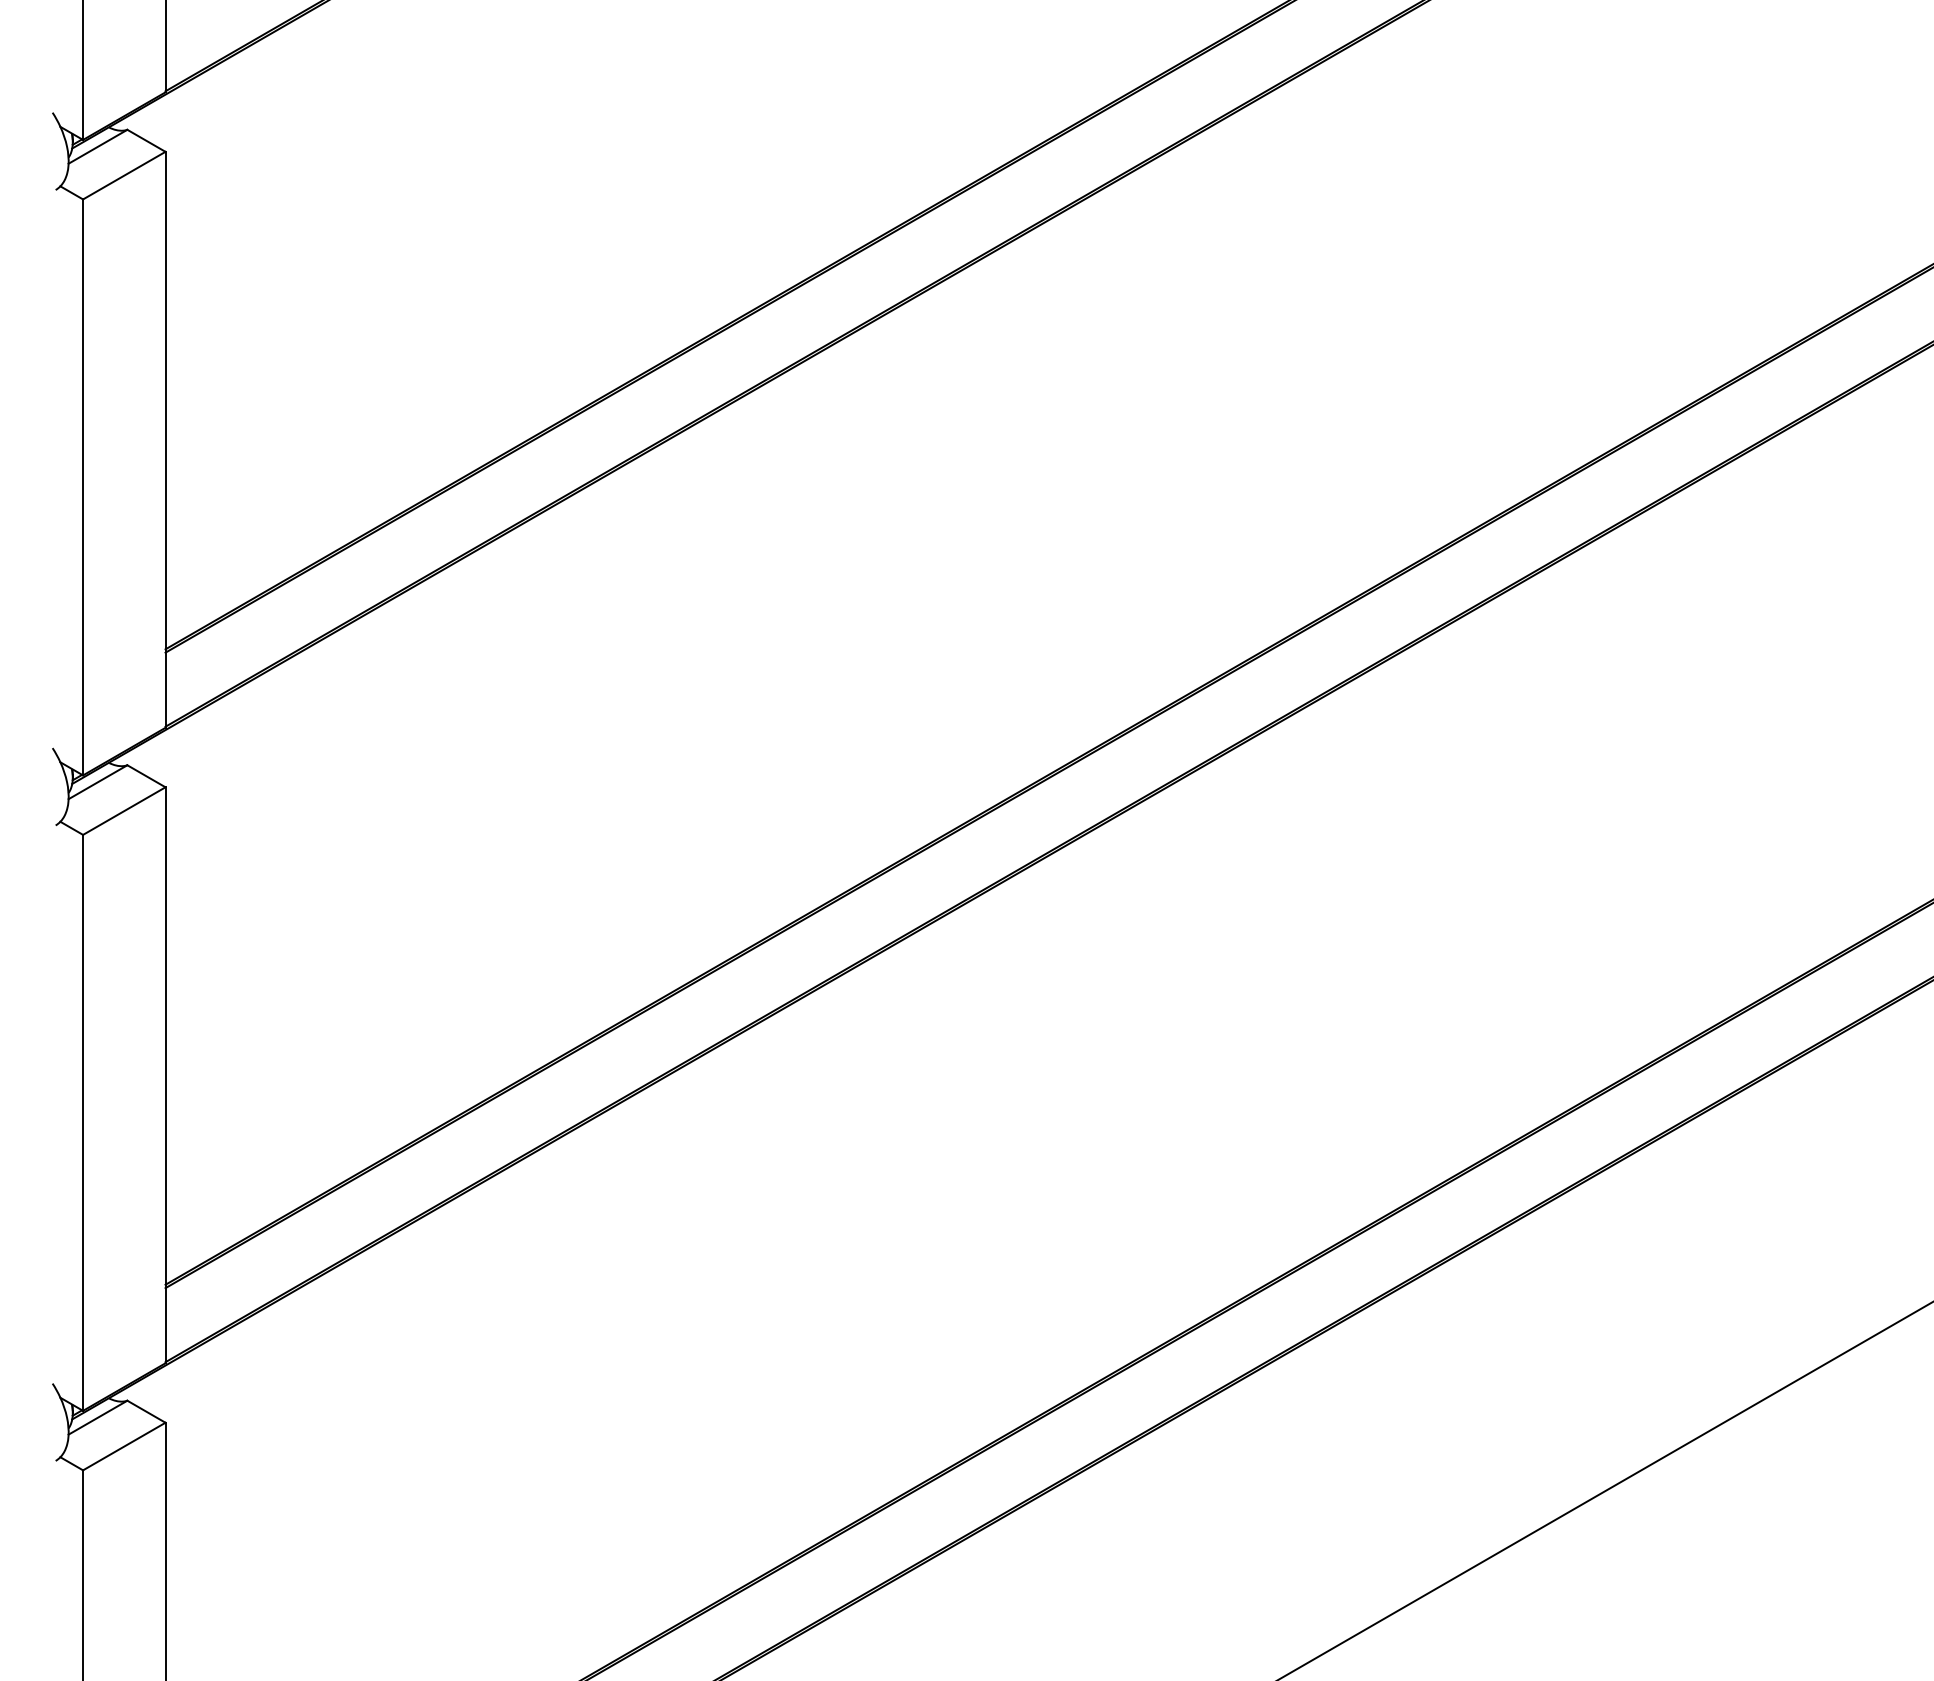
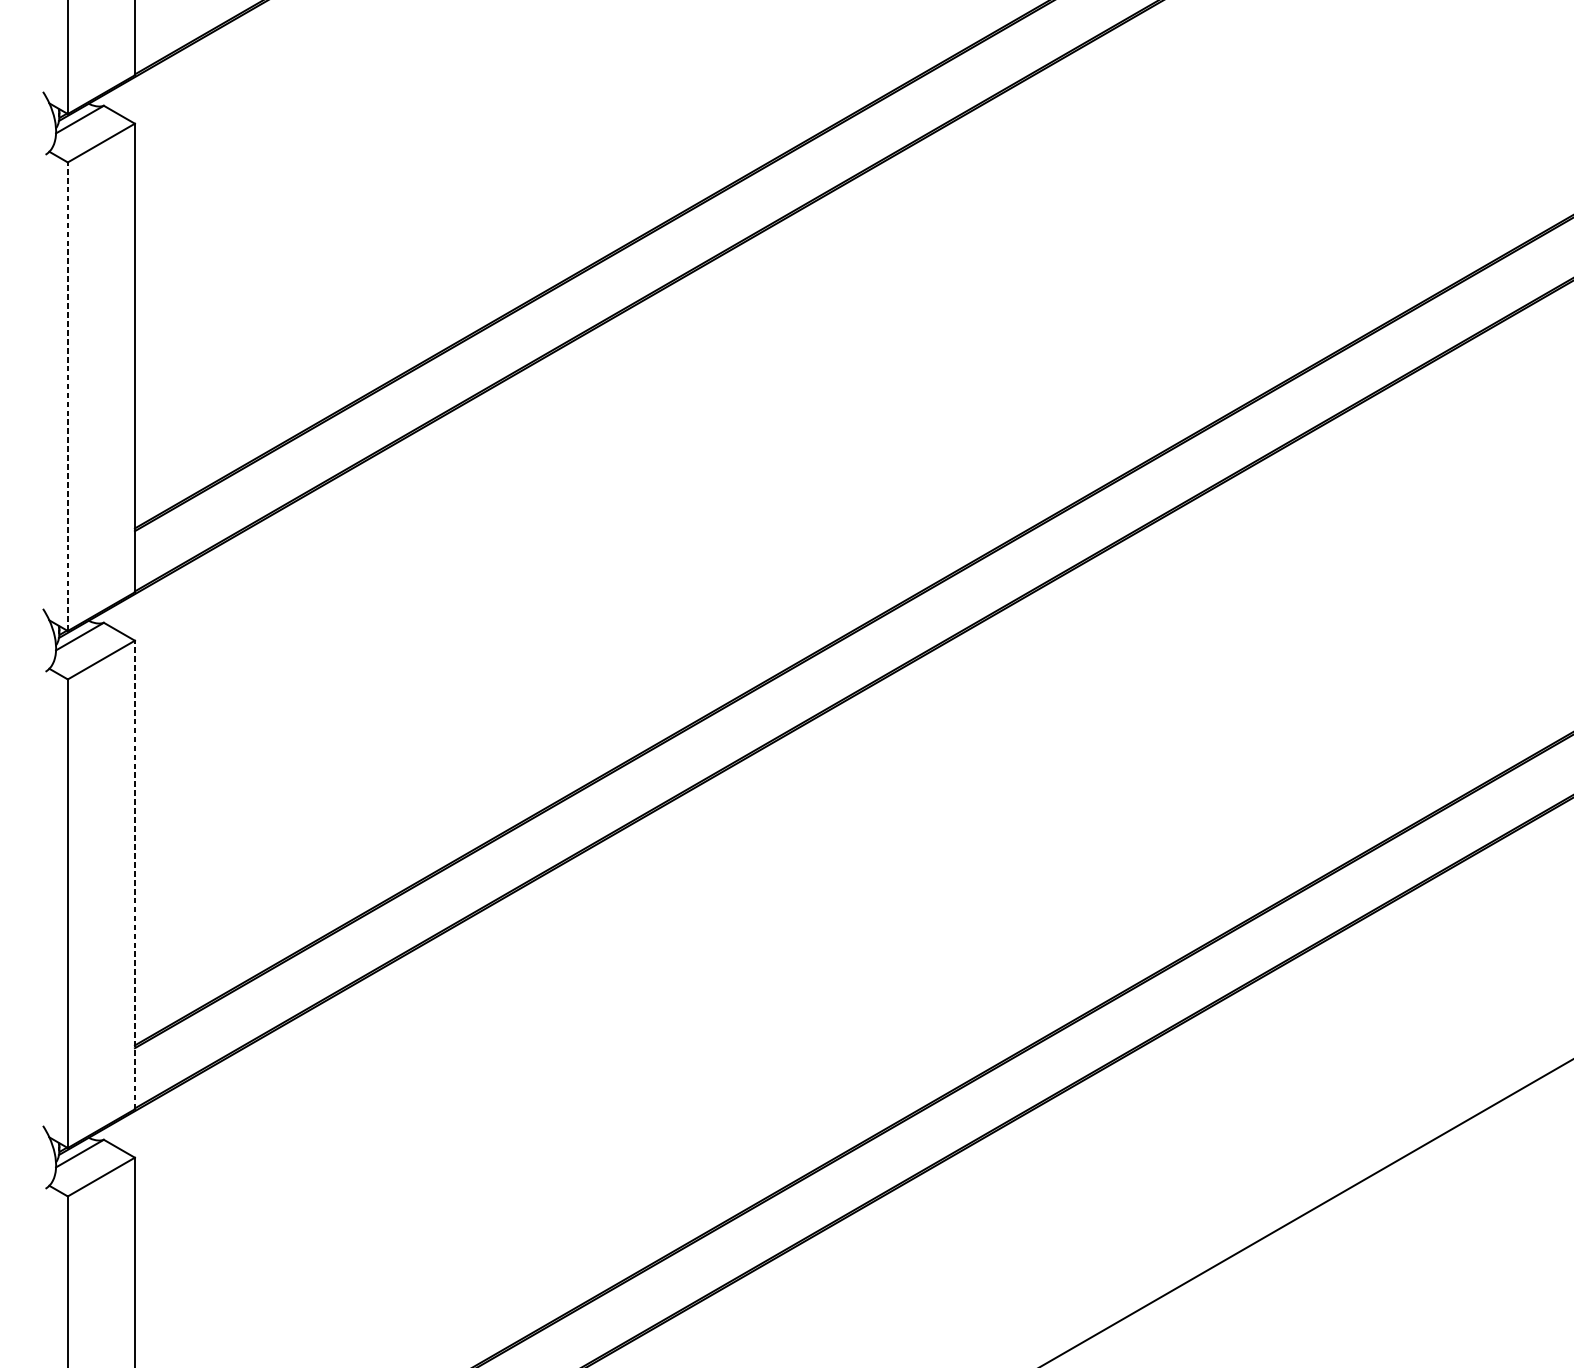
line: (83, 487) -> (68, 396), solid -> dashed
line: (165, 1075) -> (134, 875), solid -> dashed

